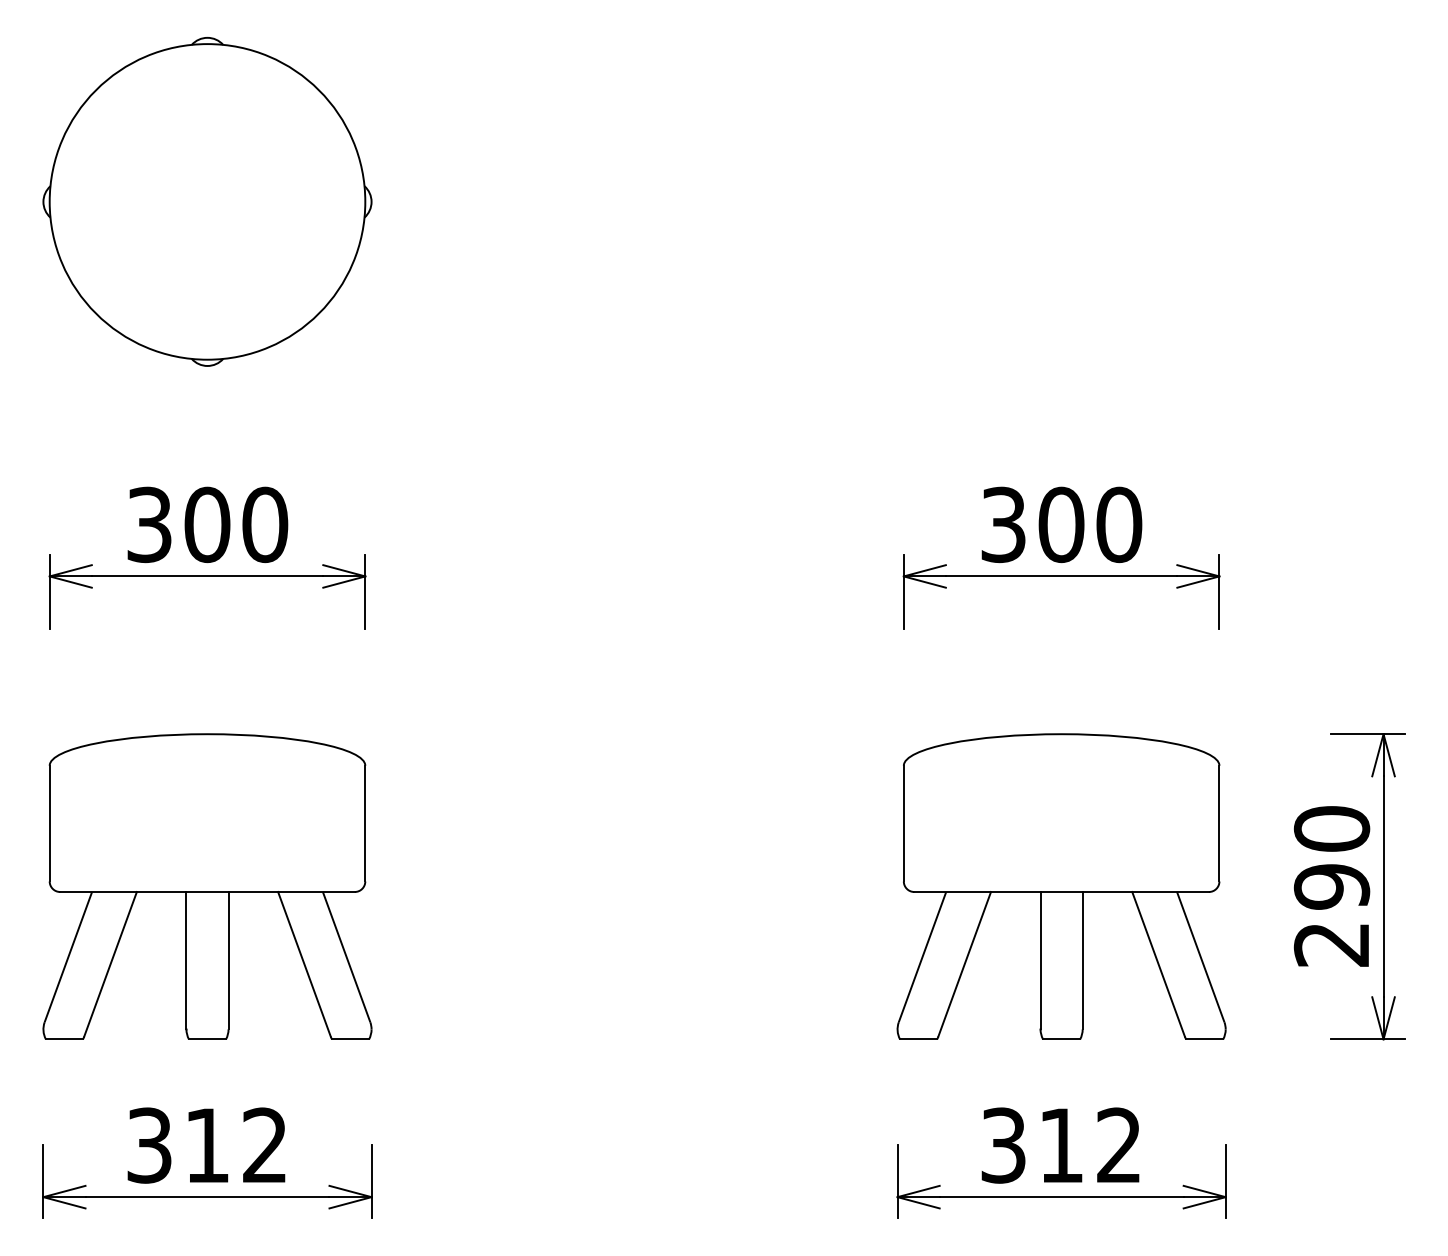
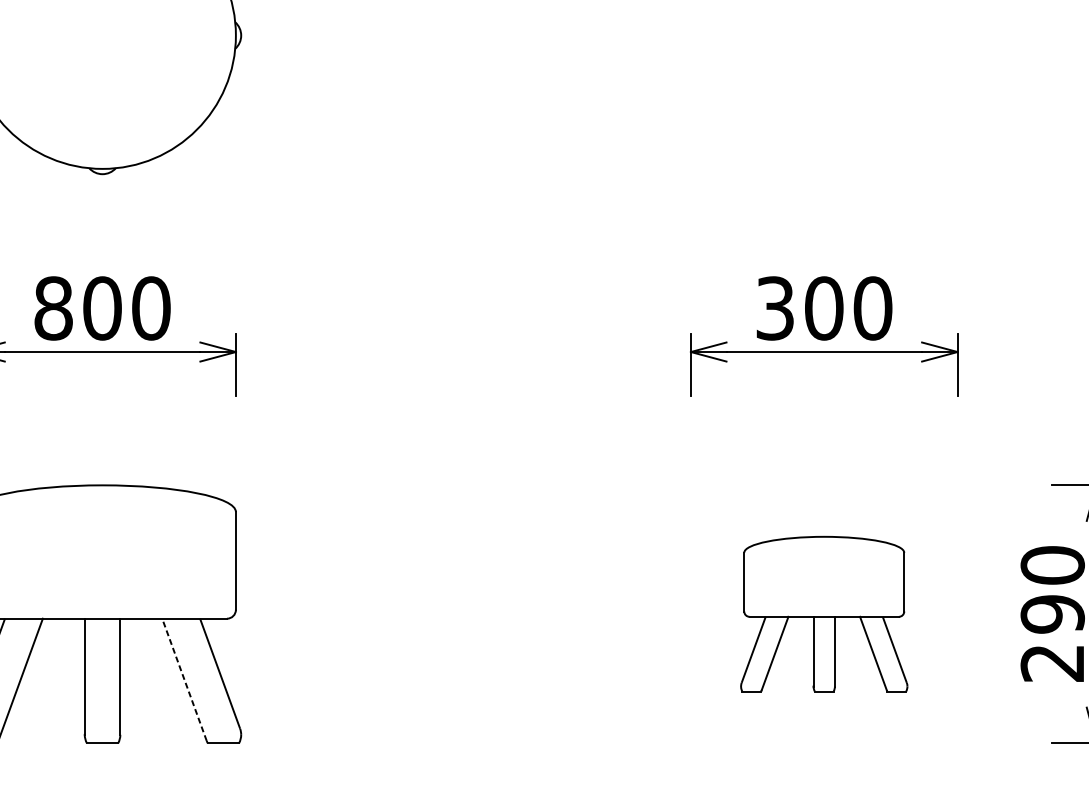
text: (149, 524) -> (53, 308), 300 -> 800
part: (1061, 886) -> (824, 614), size x0.6
line: (304, 964) -> (184, 679), solid -> dashed

